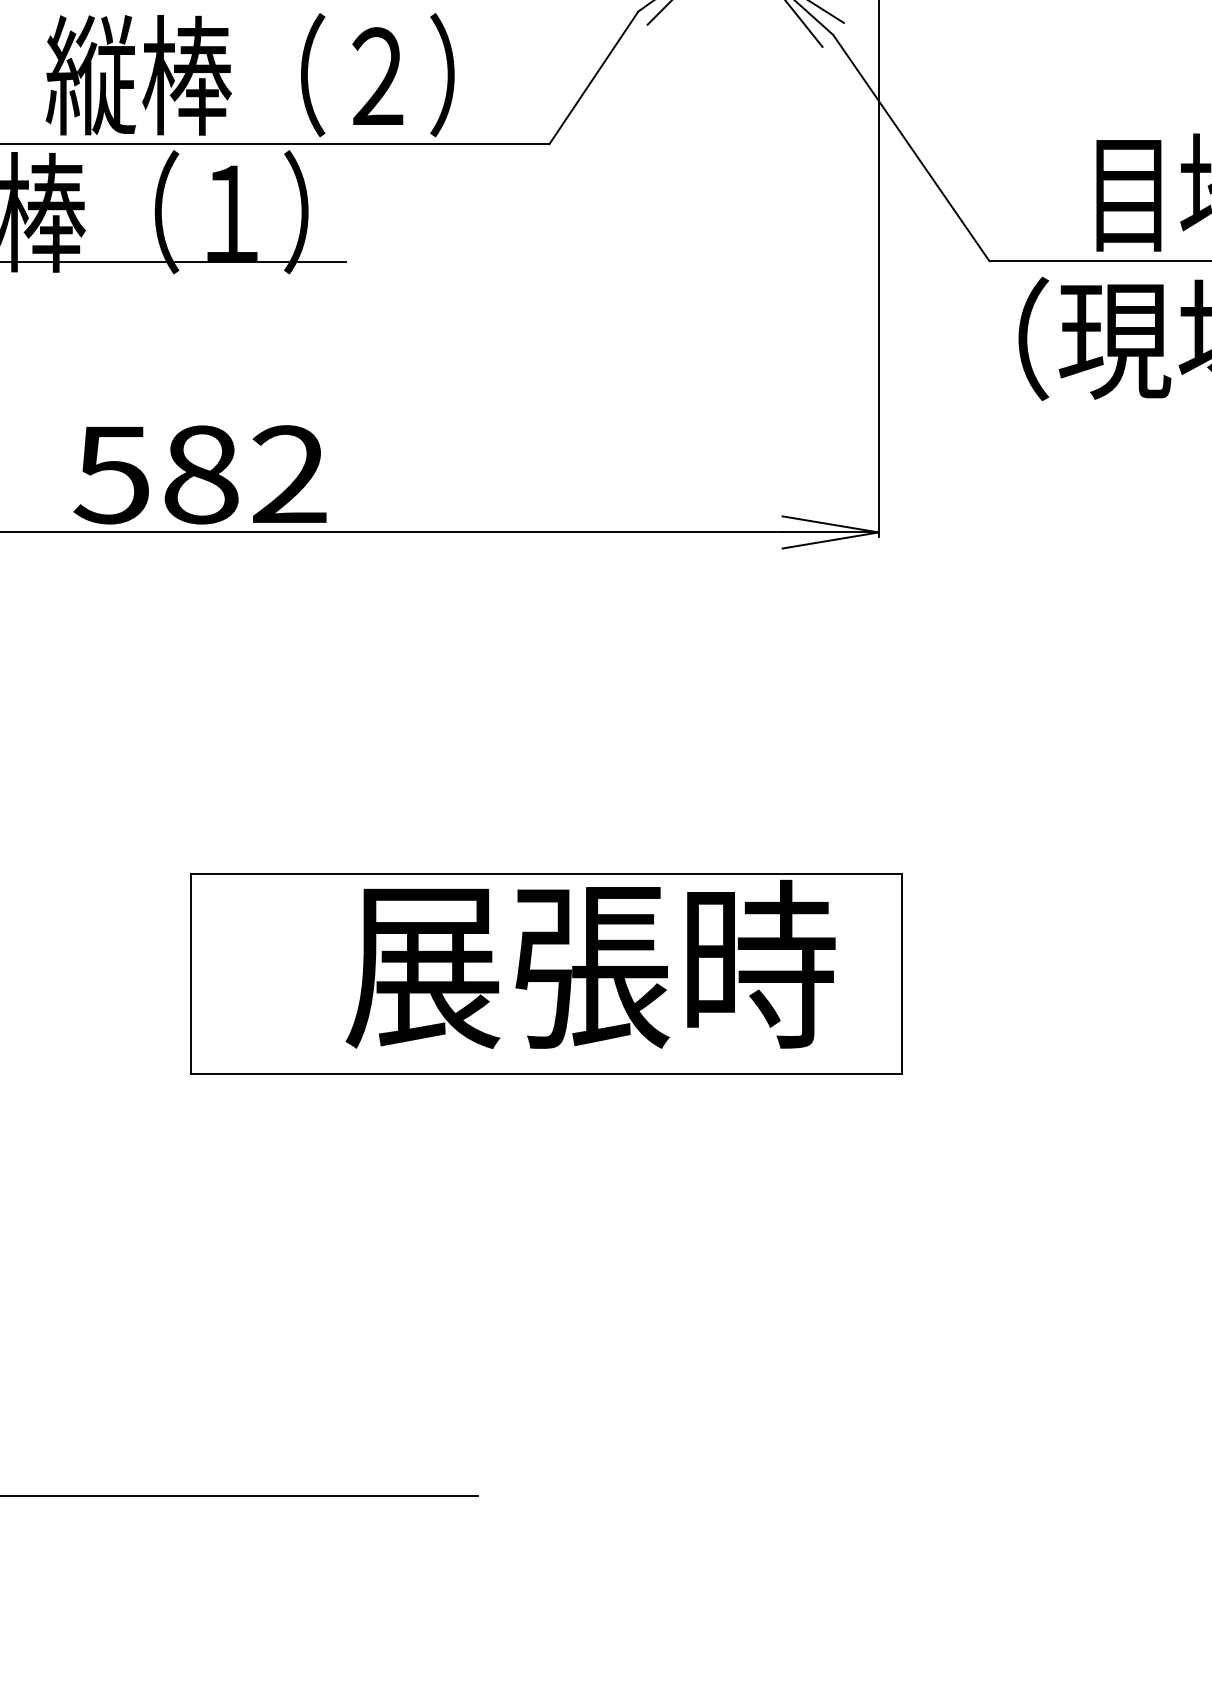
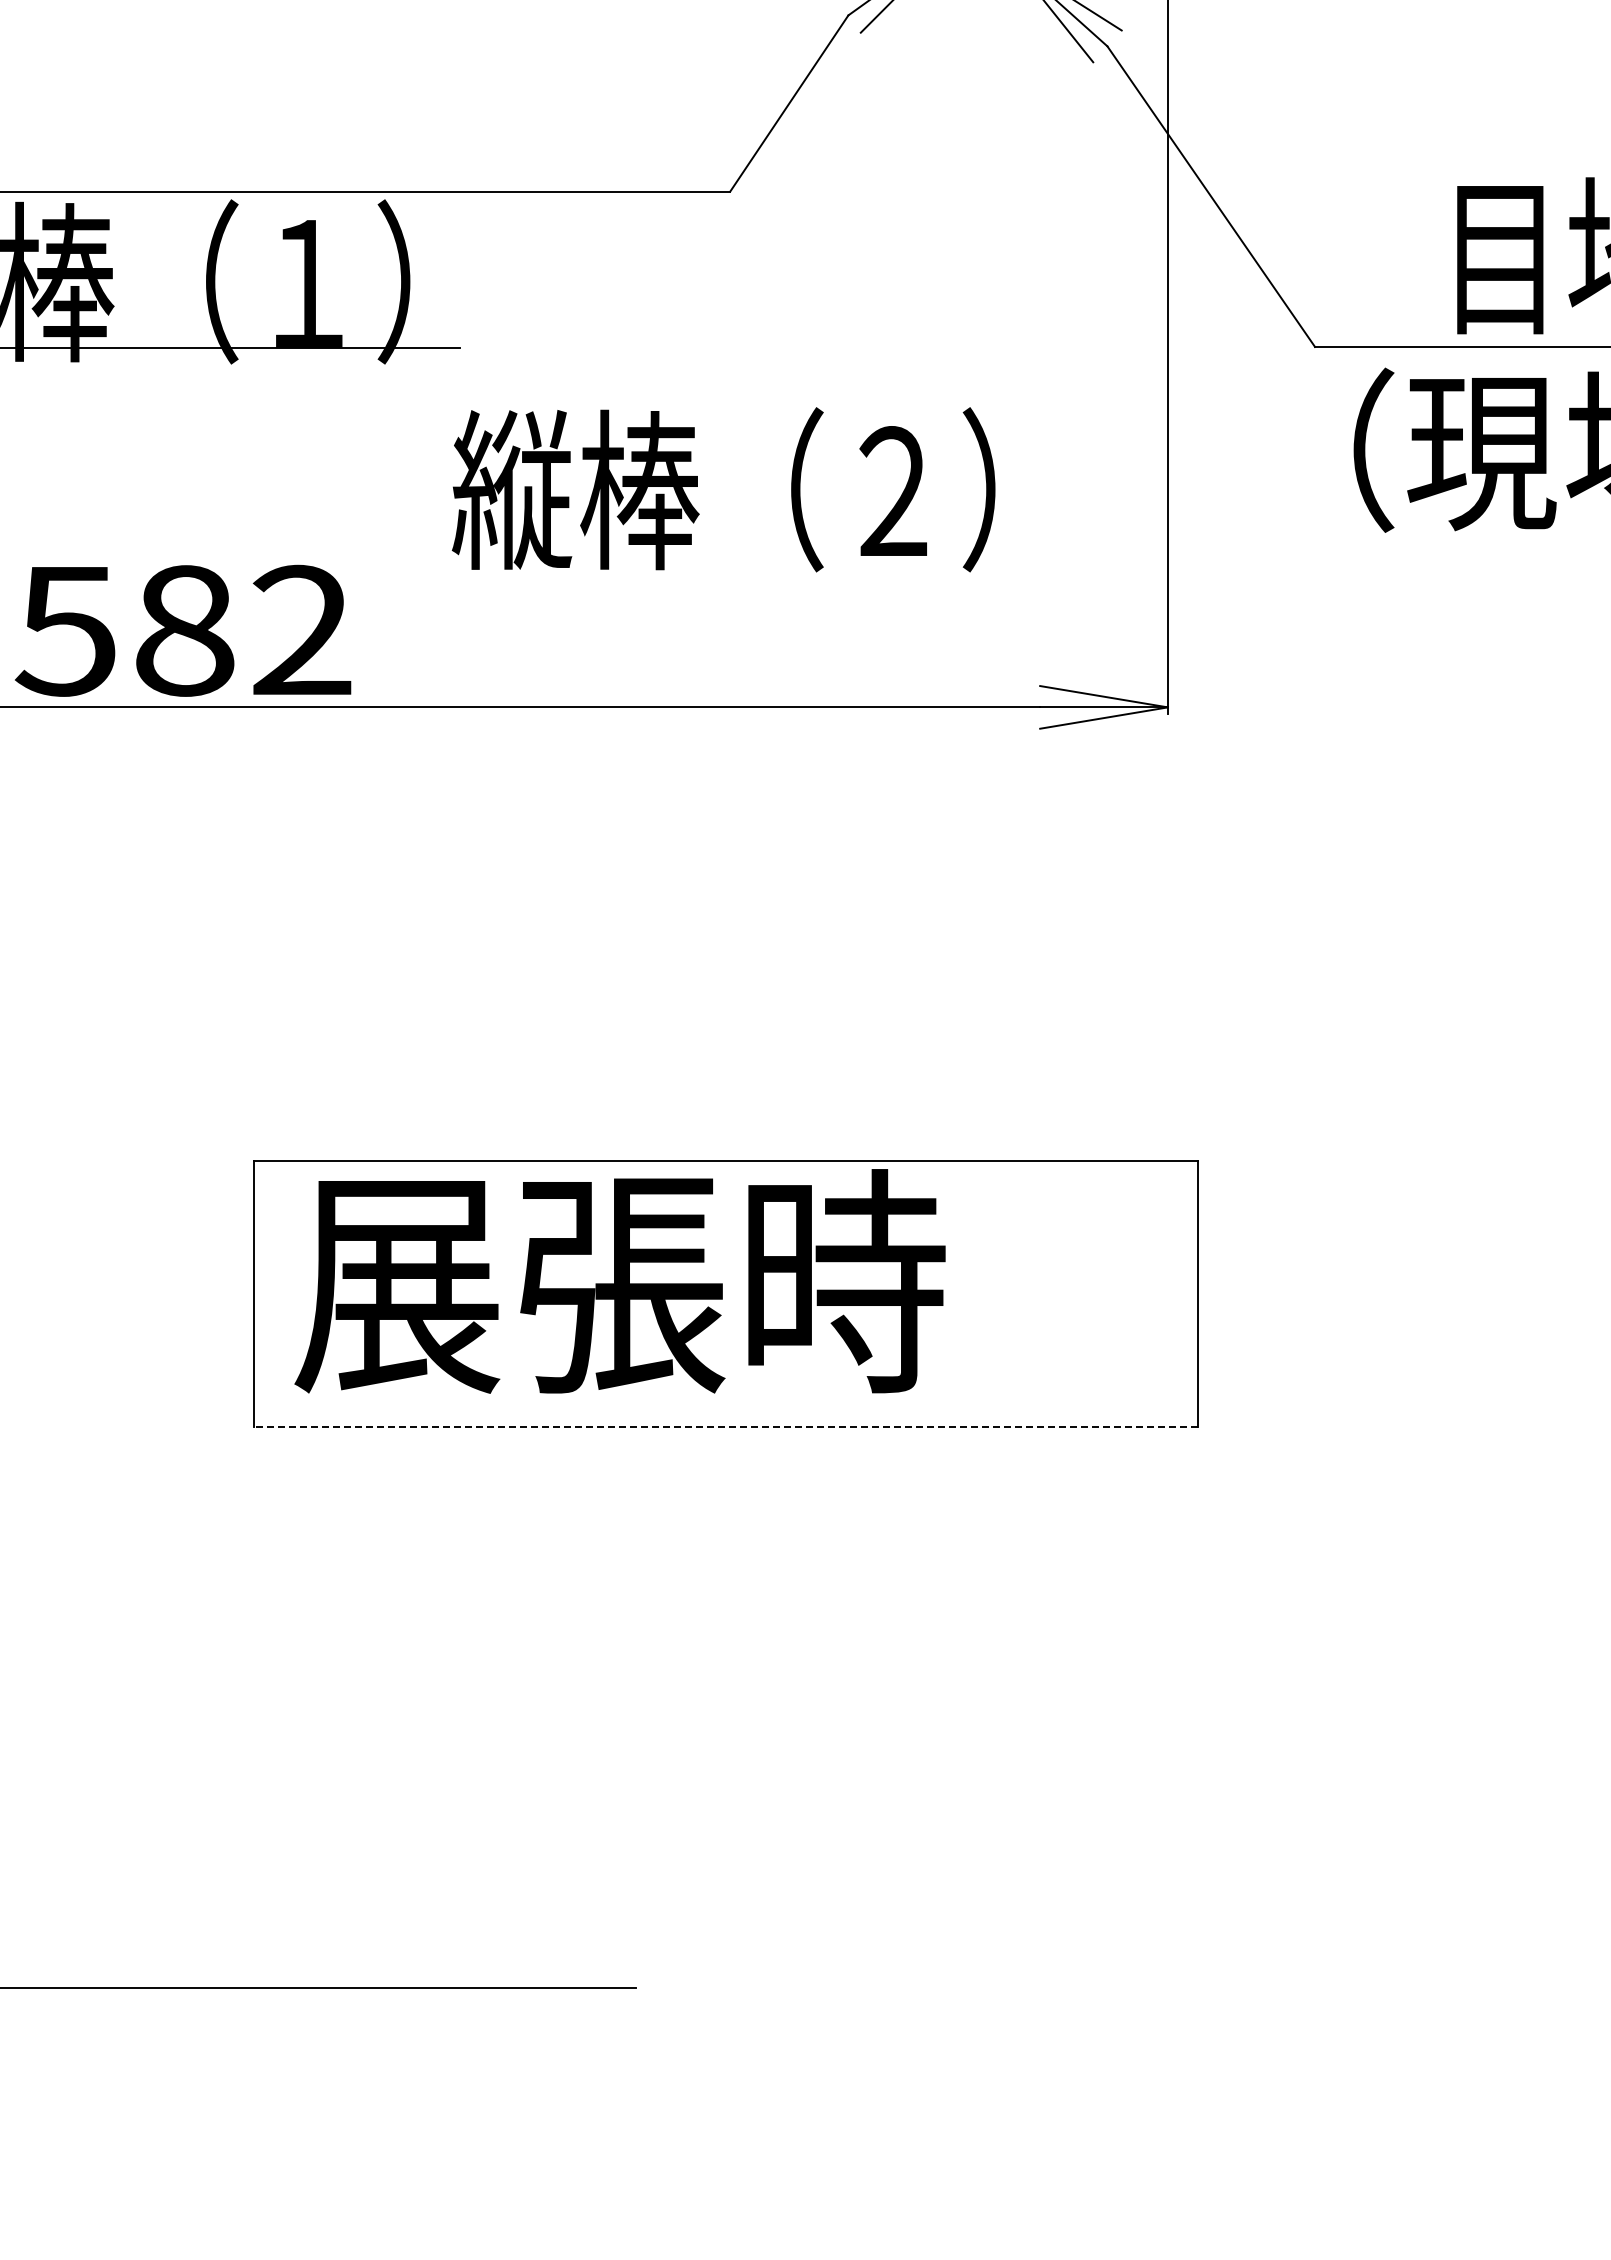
text: (250, 74) -> (723, 489), moved
text: (200, 474) -> (183, 630), moved
text: (590, 964) -> (619, 1281), moved
line: (545, 1073) -> (725, 1426), solid -> dashed

